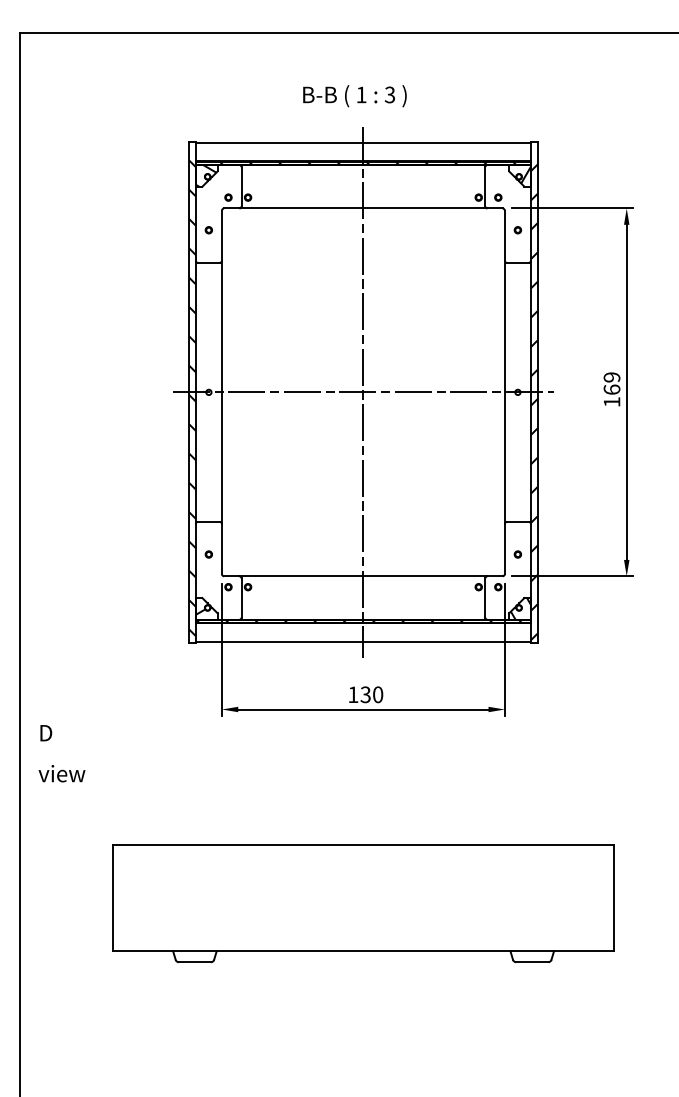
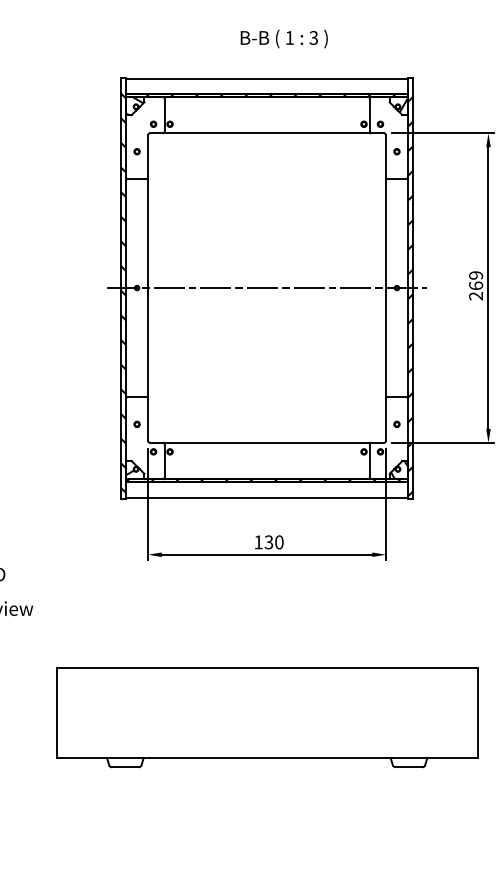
text: (354, 96) -> (283, 39), moved
line: (363, 391) -> (267, 287), removed
text: (611, 402) -> (475, 296), 169 -> 269

